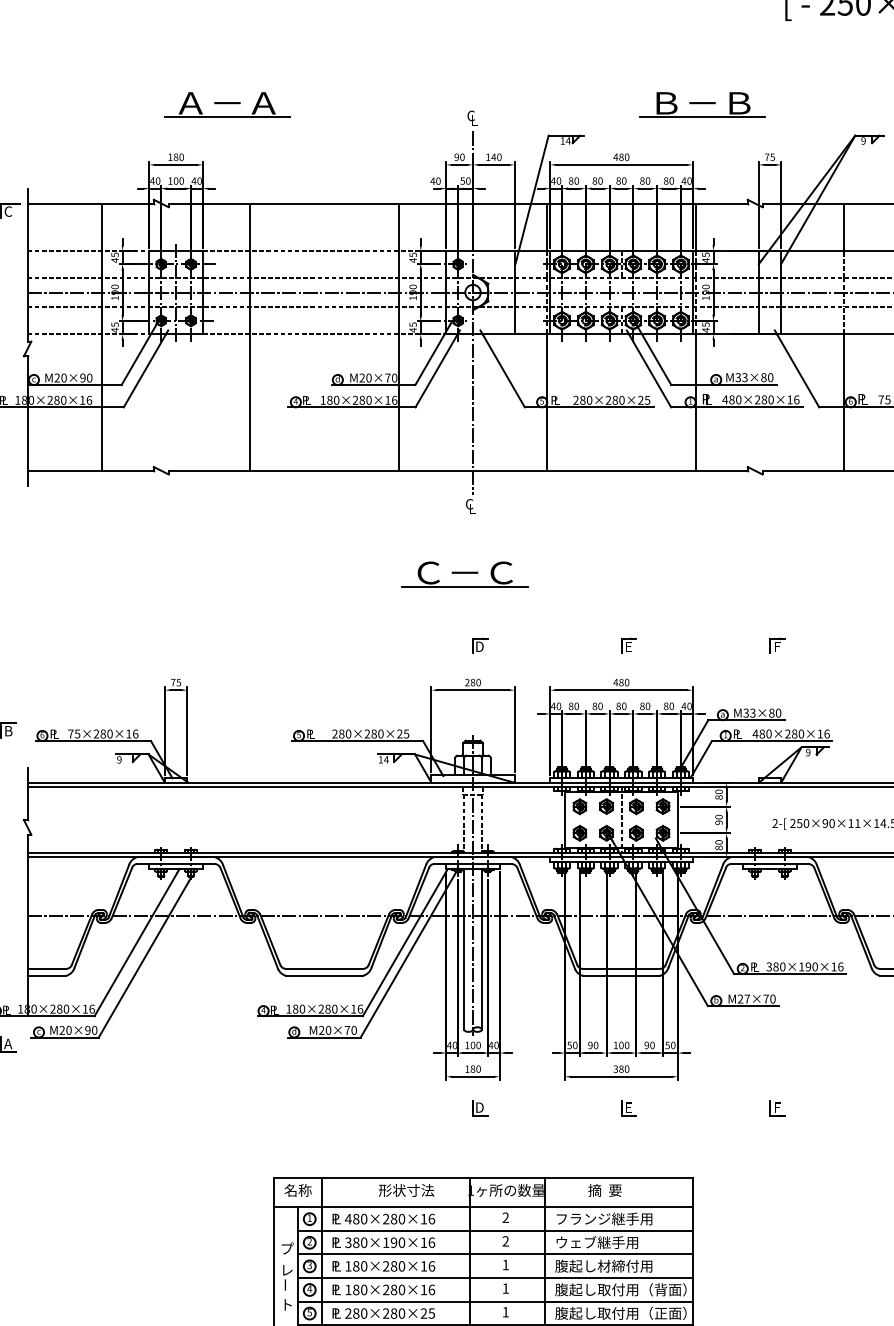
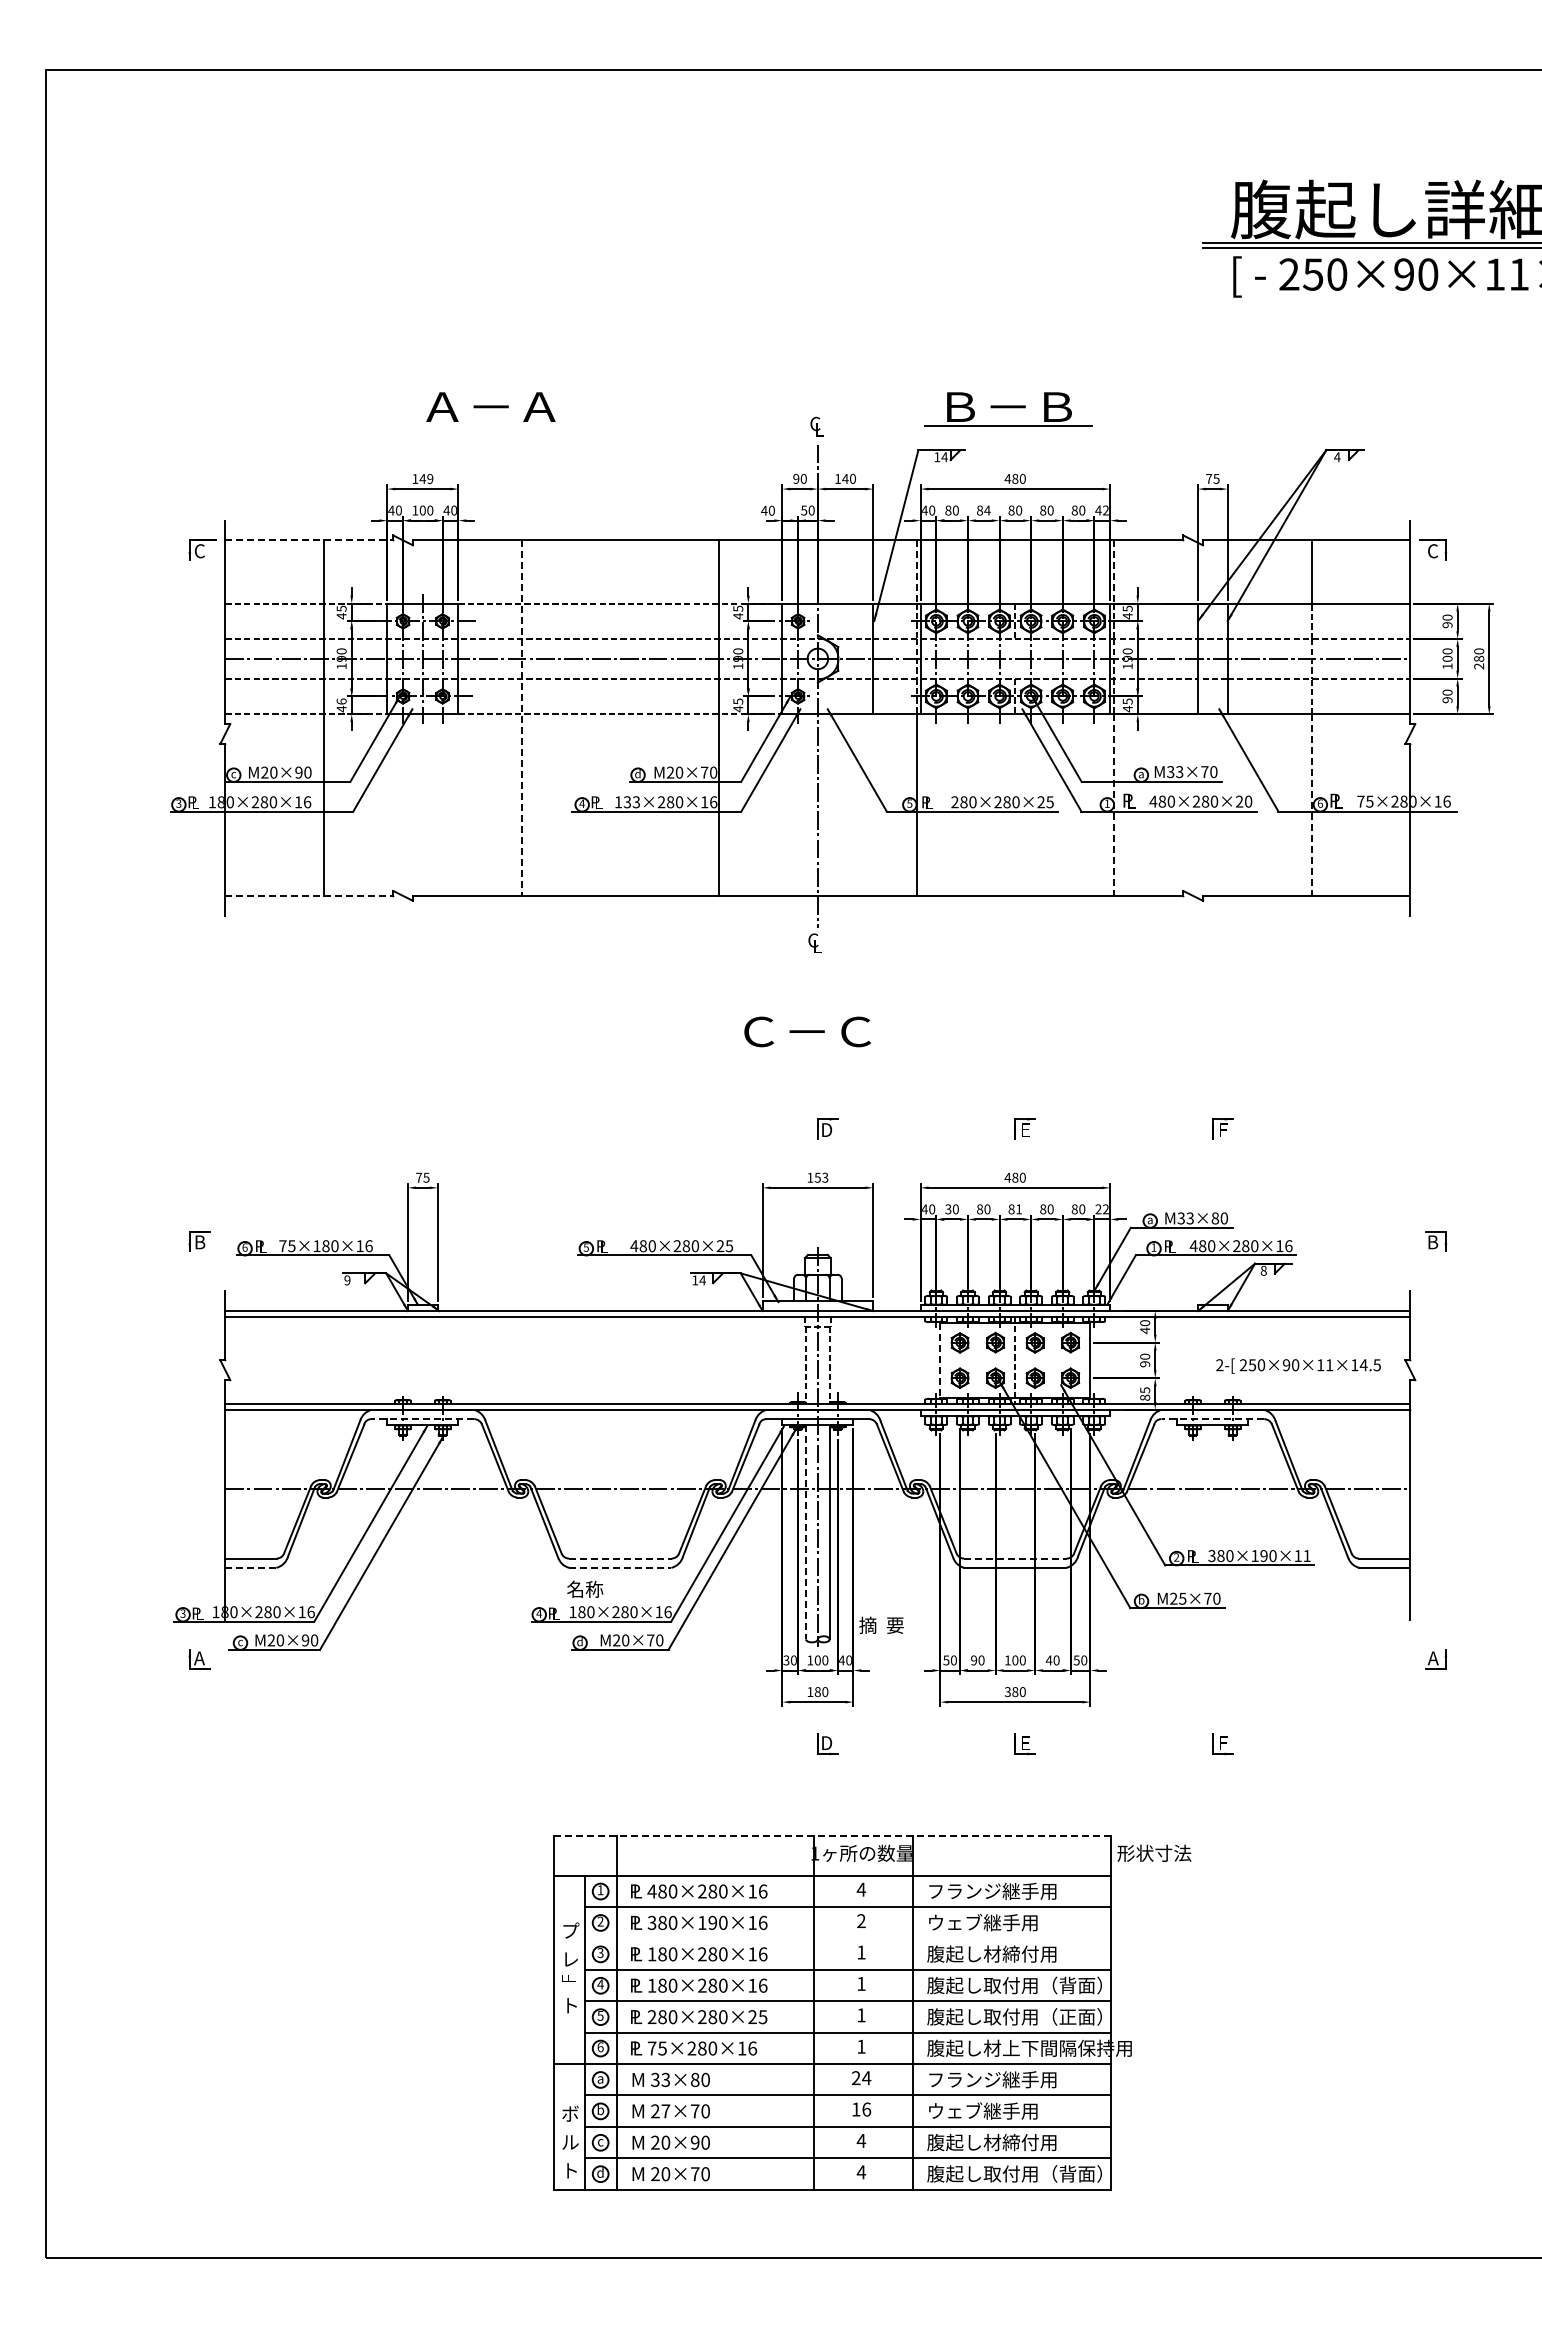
part: (702, 105) -> (1008, 409), moved
line: (226, 117) -> (490, 425), removed
text: (863, 141) -> (1337, 457), 9 -> 4
text: (178, 156) -> (426, 478), 180 -> 149
text: (600, 181) -> (987, 510), 80 -> 84
text: (689, 181) -> (1105, 510), 40 -> 42
line: (90, 203) -> (309, 540), solid -> dashed
line: (547, 227) -> (916, 572), solid -> dashed
line: (696, 227) -> (1114, 572), solid -> dashed
text: (114, 324) -> (341, 701), 45 -> 46
line: (250, 337) -> (521, 718), solid -> dashed
text: (763, 377) -> (1204, 772), M33×80 -> M33×70
text: (793, 399) -> (1244, 801), 480×280×16 -> 480×280×20
text: (332, 400) -> (631, 802), 180×280×16 -> 133×280×16
line: (696, 402) -> (1114, 805), solid -> dashed
line: (844, 402) -> (1311, 805), solid -> dashed
line: (90, 470) -> (309, 895), solid -> dashed
line: (464, 586) -> (806, 1050), removed
text: (472, 682) -> (817, 1177), 280 -> 153
text: (571, 705) -> (948, 1208), 80 -> 30
text: (624, 706) -> (1019, 1209), 80 -> 81
text: (686, 706) -> (1101, 1209), 40 -> 22
text: (96, 733) -> (316, 1245), 75×280×16 -> 75×180×16
text: (335, 734) -> (634, 1246), 280×280×25 -> 480×280×25
text: (808, 752) -> (1263, 1270), 9 -> 8
text: (719, 797) -> (1145, 1330), 80 -> 40
line: (565, 819) -> (940, 1360), solid -> dashed
text: (719, 842) -> (1145, 1390), 80 -> 85
line: (175, 864) -> (422, 1419), solid -> dashed
line: (769, 864) -> (1212, 1419), solid -> dashed
line: (464, 949) -> (806, 1532), solid -> dashed
text: (840, 967) -> (1306, 1556), 380×190×16 -> 380×190×11
line: (324, 968) -> (620, 1558), solid -> dashed
line: (621, 968) -> (1015, 1558), solid -> dashed
line: (46, 975) -> (250, 1567), solid -> dashed
line: (324, 975) -> (620, 1567), solid -> dashed
text: (747, 998) -> (1182, 1598), M27×70 -> M25×70
text: (449, 1045) -> (786, 1660), 40 -> 30
text: (646, 1045) -> (1048, 1660), 90 -> 40
line: (484, 1177) -> (832, 1836), solid -> dashed
text: (298, 1189) -> (585, 1588), moved
text: (406, 1189) -> (1154, 1852), moved
text: (605, 1189) -> (881, 1624), moved
text: (505, 1217) -> (861, 1889), 2 -> 4
line: (495, 1254) -> (847, 1938), removed
text: (285, 1284) -> (568, 1978), ー -> F

